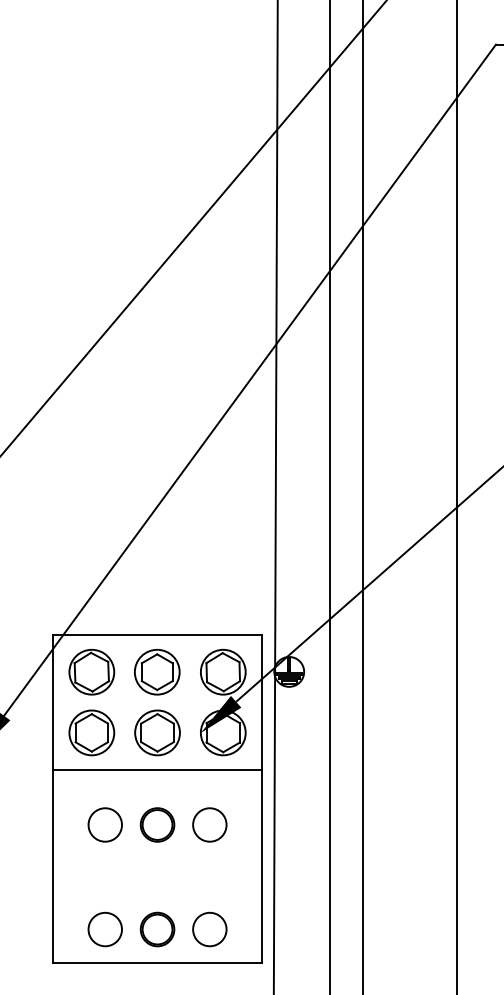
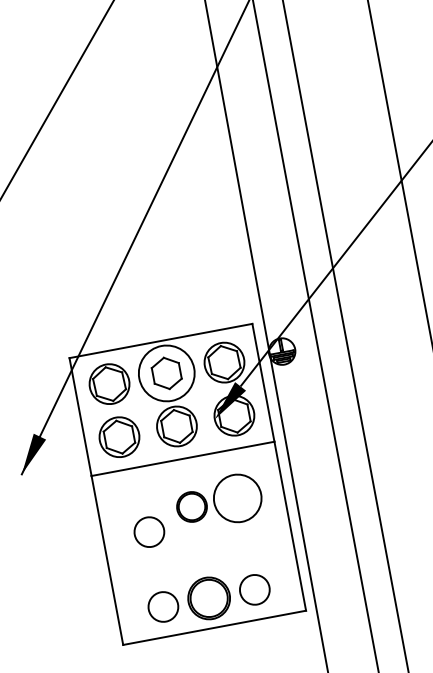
circle: (156, 671) -> (165, 372), size x1.4
circle: (104, 824) -> (148, 531), moved
circle: (209, 824) -> (237, 498), size x1.6
part: (157, 929) -> (209, 598), size x1.4

